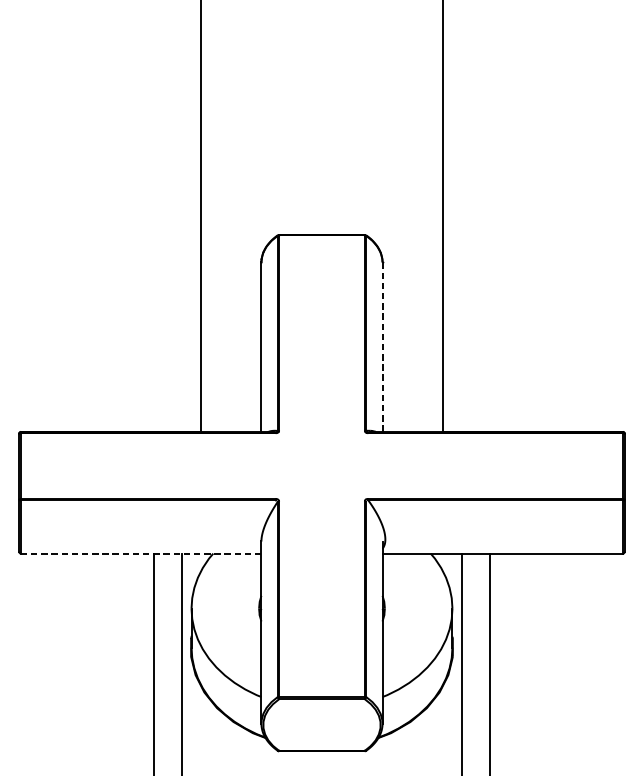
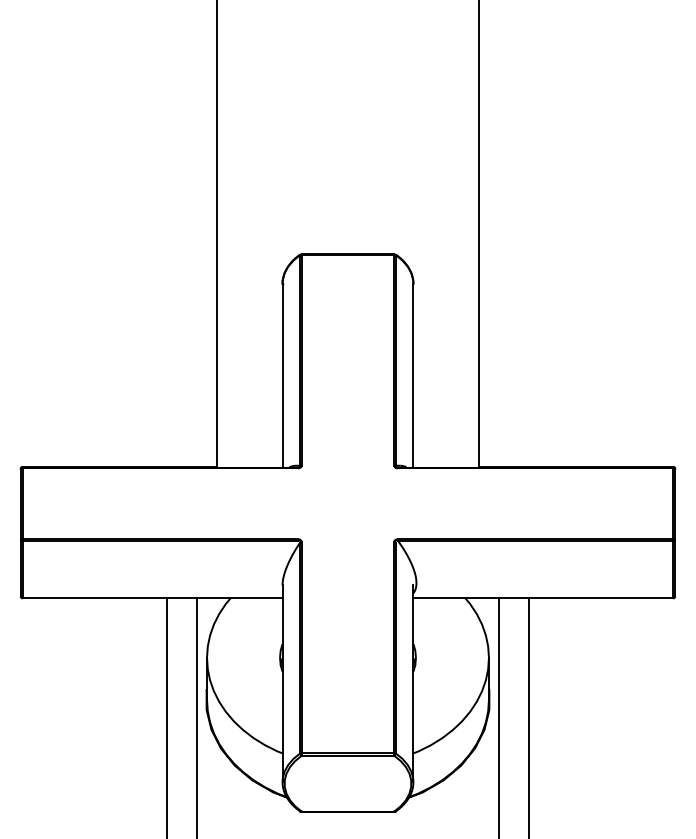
line: (382, 347) -> (413, 375), dashed -> solid
line: (141, 553) -> (152, 598), dashed -> solid

